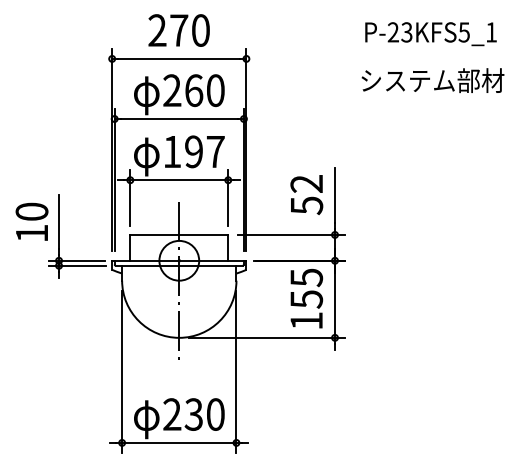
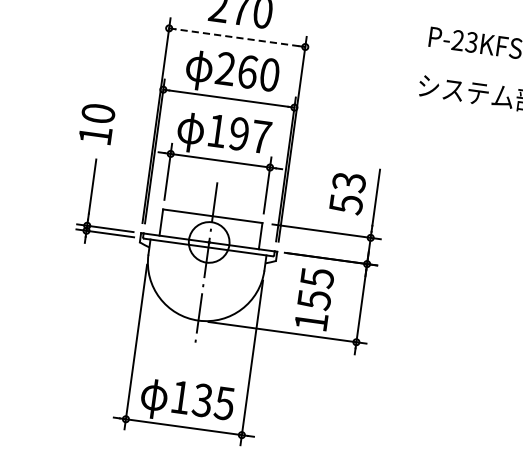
line: (178, 58) -> (236, 37), solid -> dashed
text: (307, 184) -> (349, 182), 52 -> 53
text: (31, 221) -> (96, 123), moved
text: (306, 298) -> (314, 298), moved
text: (193, 414) -> (202, 400), 230 -> 135

